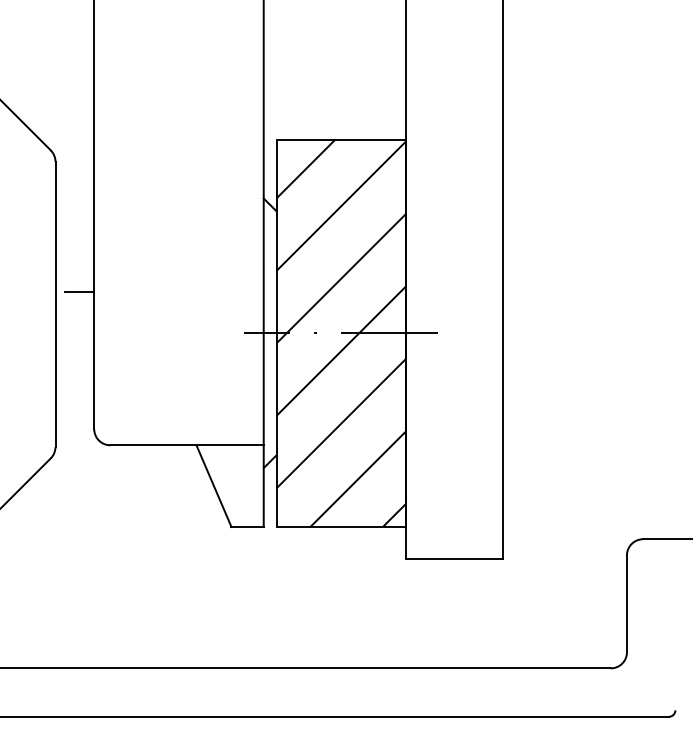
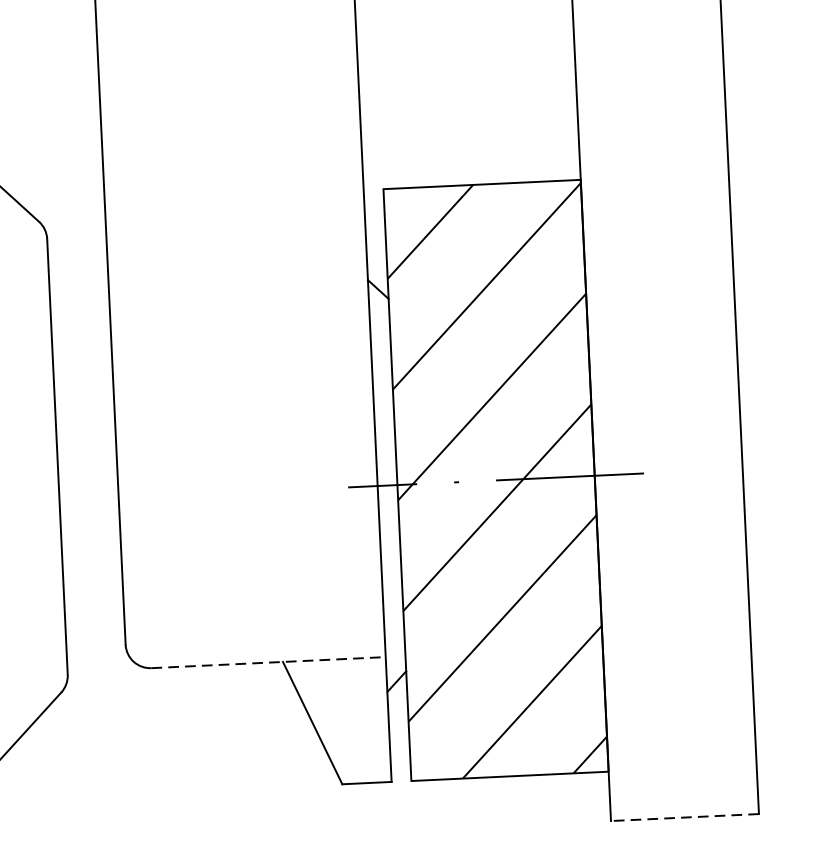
line: (79, 291) -> (93, 435), removed
line: (187, 445) -> (269, 662), solid -> dashed
line: (453, 559) -> (683, 817), solid -> dashed

